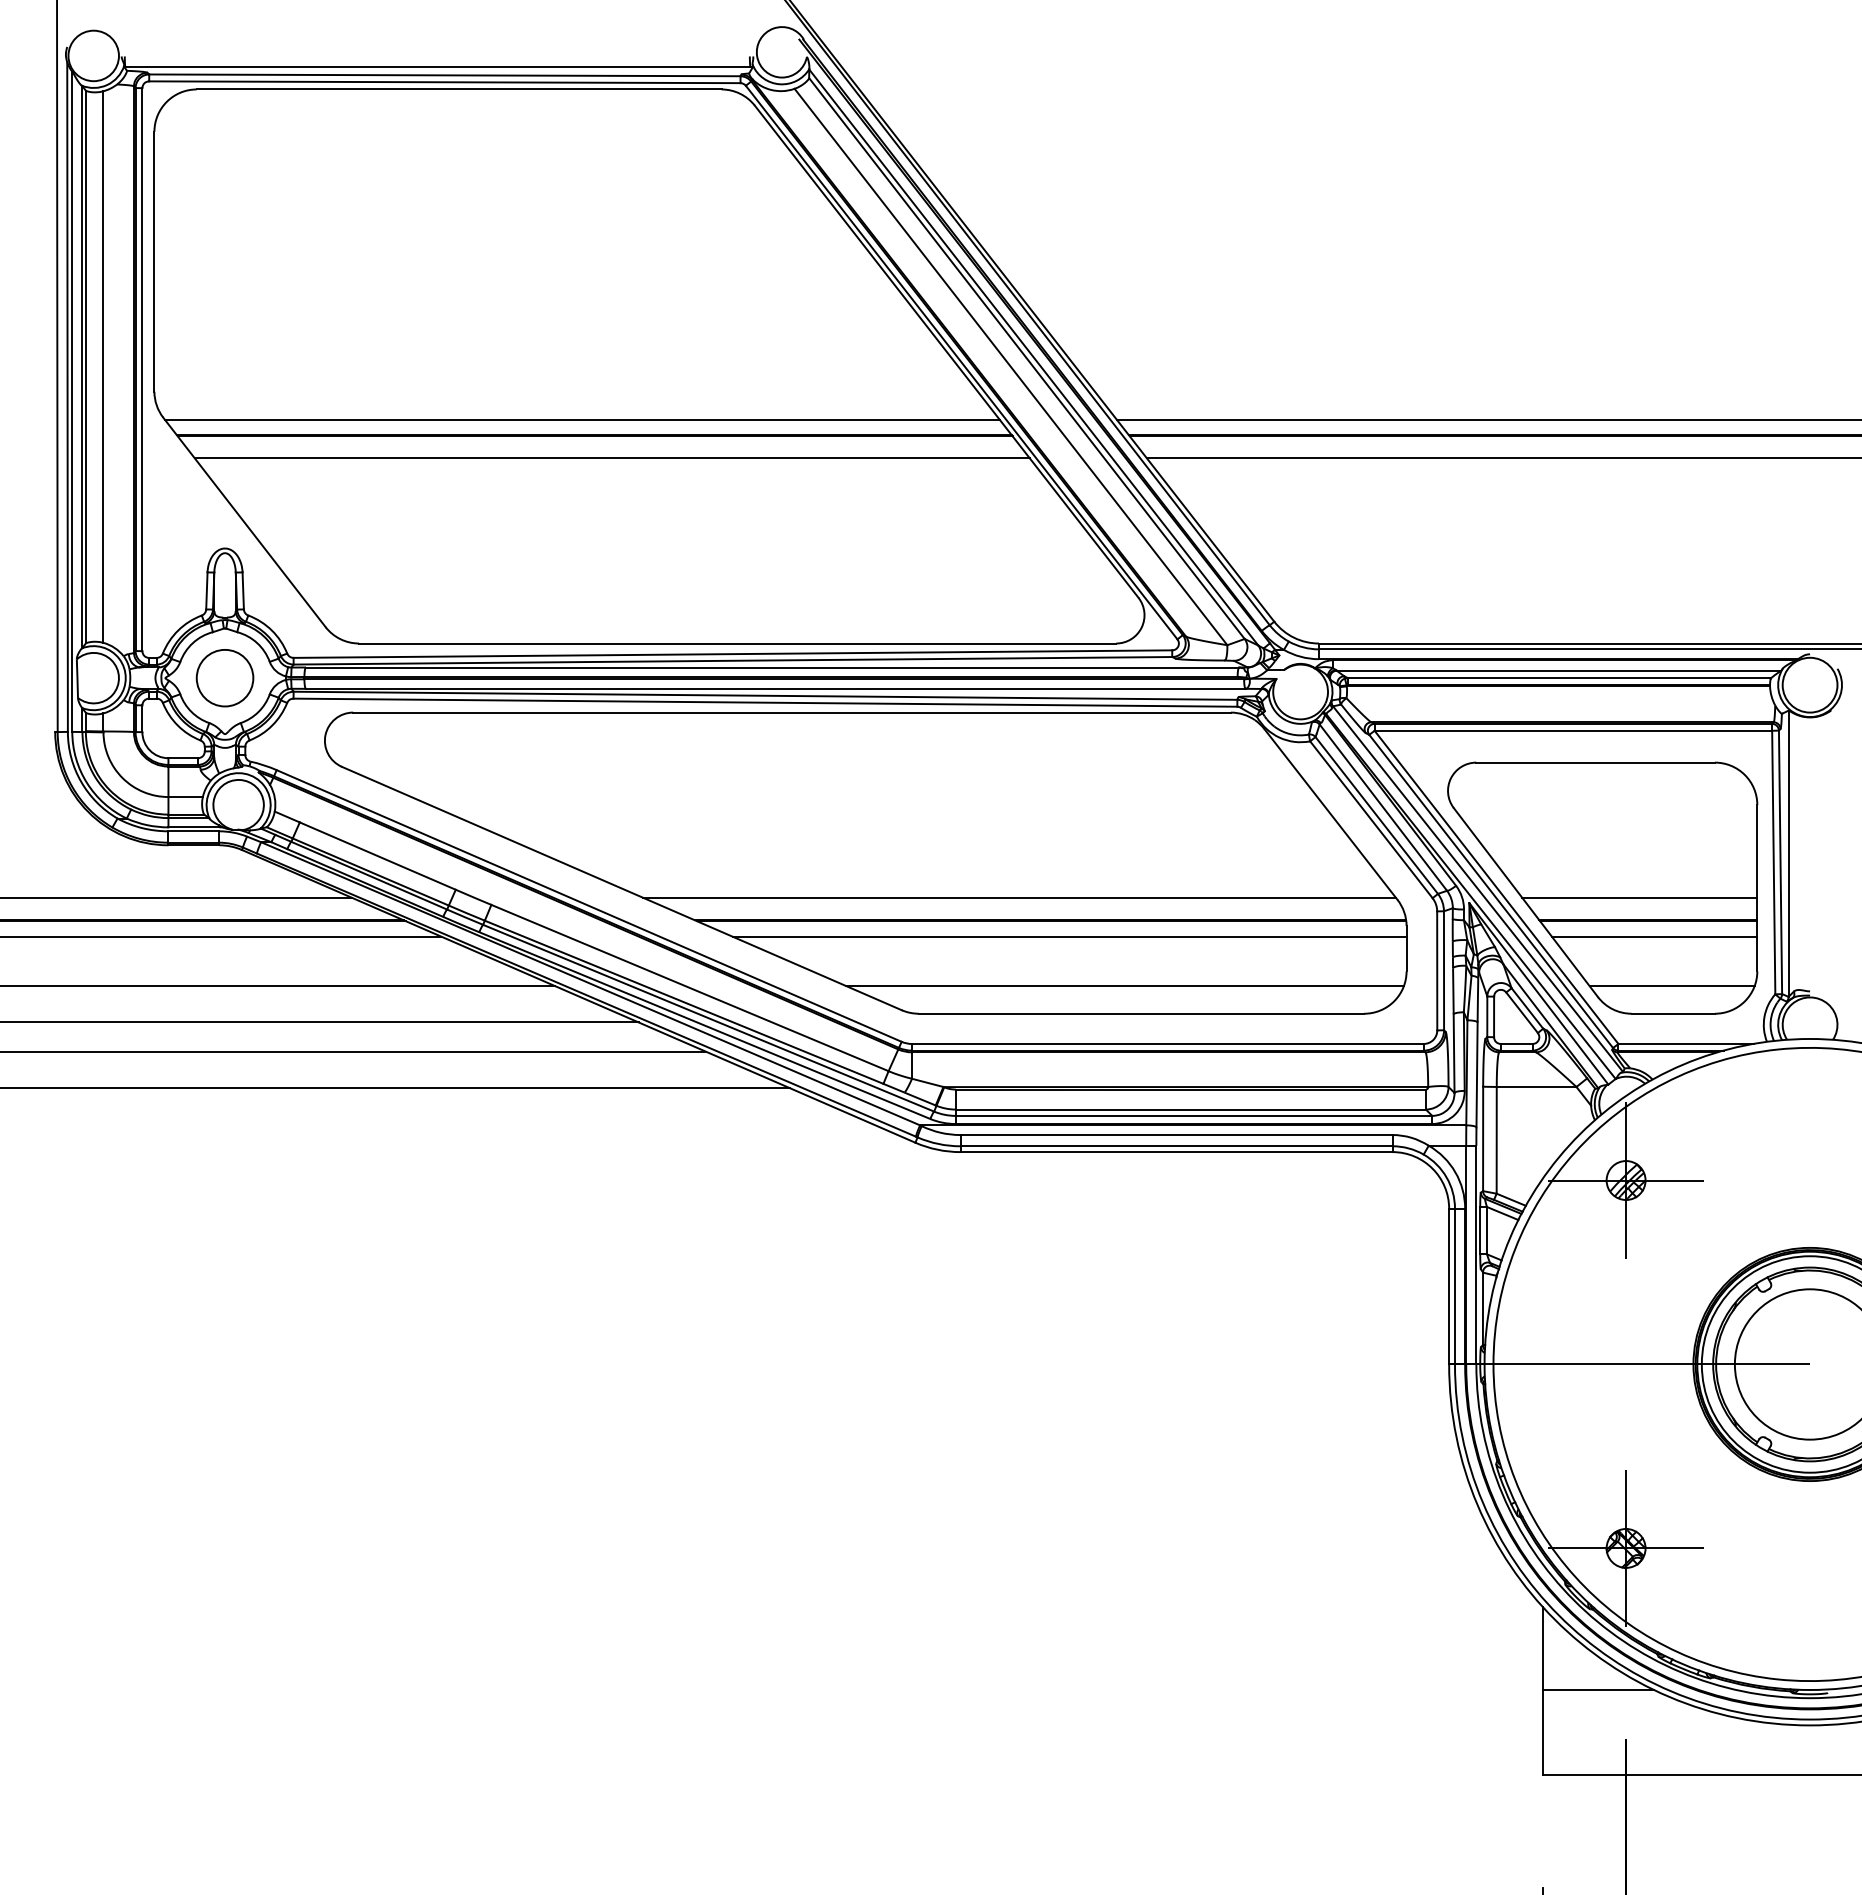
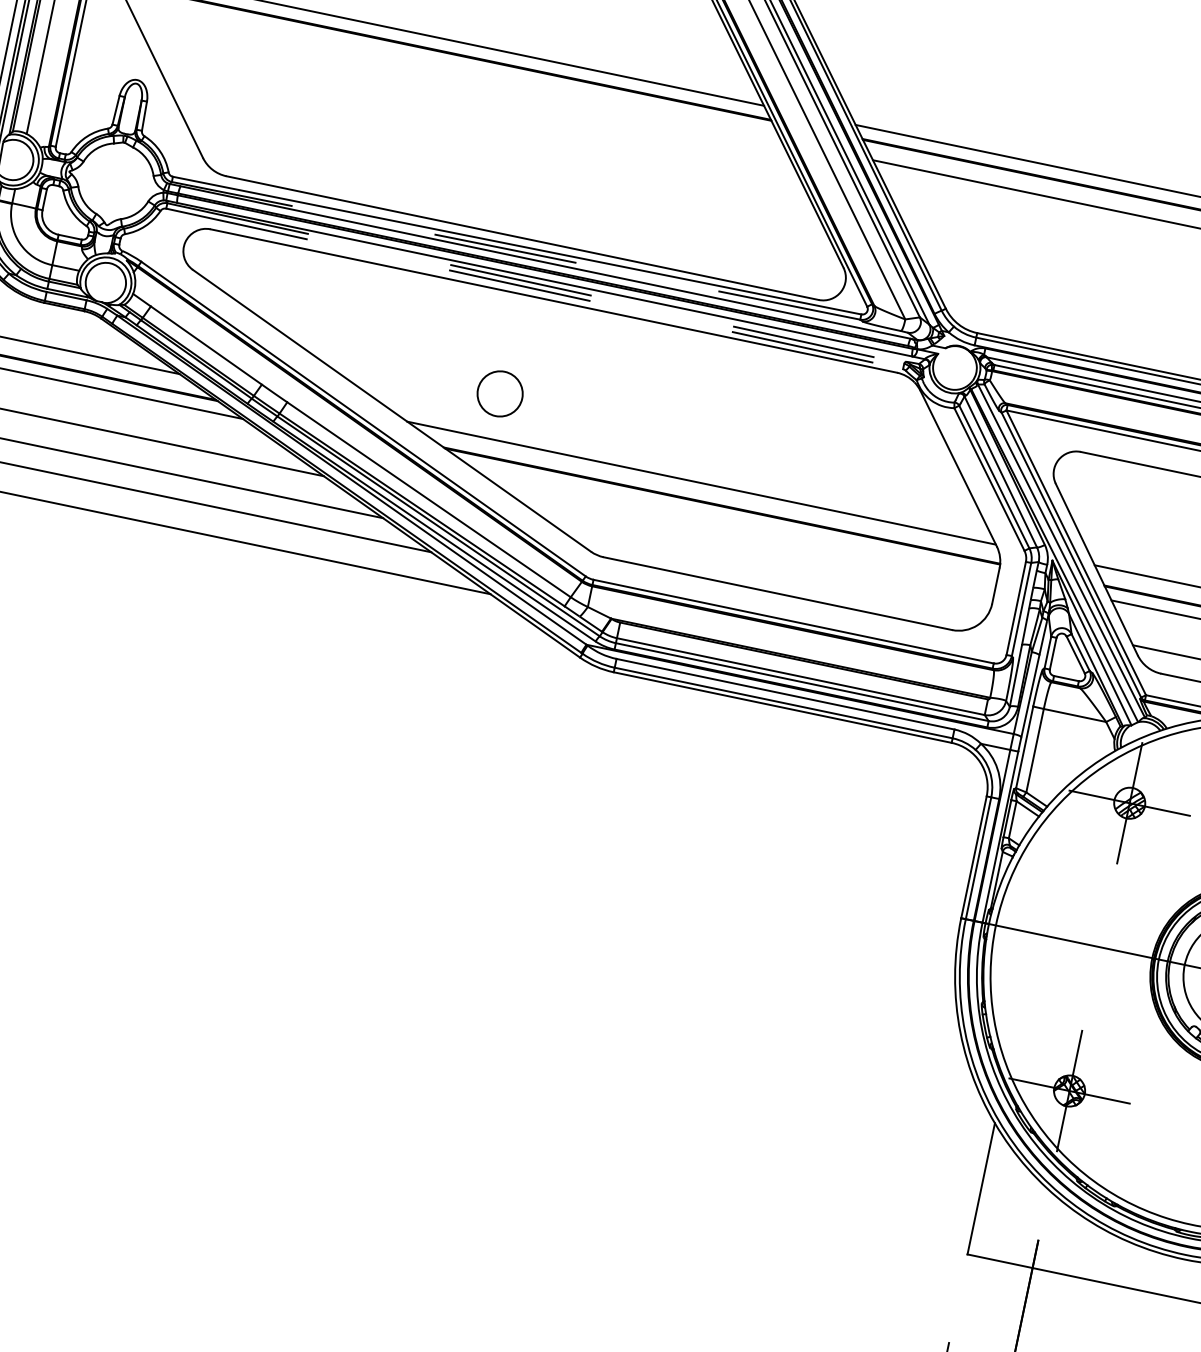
line: (611, 458) -> (454, 72), removed
line: (732, 660) -> (515, 250), solid -> dashed
circle: (224, 678) -> (499, 394), moved
line: (765, 695) -> (535, 283), solid -> dashed
line: (765, 702) -> (534, 288), solid -> dashed
line: (1069, 936) -> (734, 521), removed
line: (1124, 986) -> (769, 569), removed
line: (1598, 1689) -> (1024, 1196), removed

